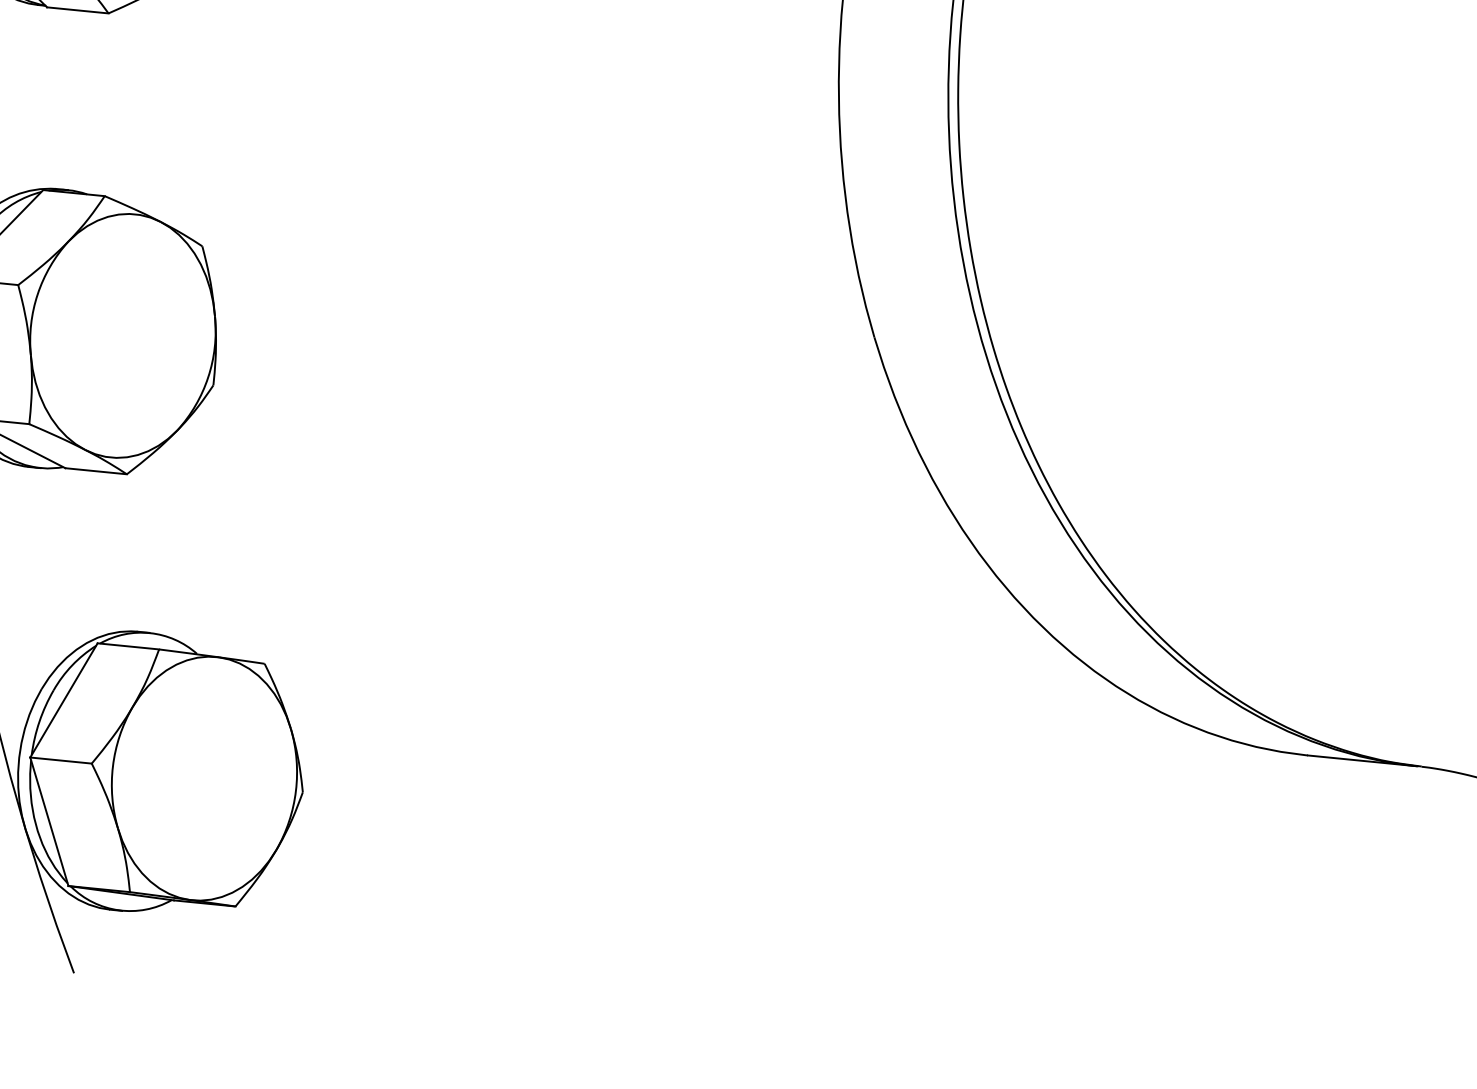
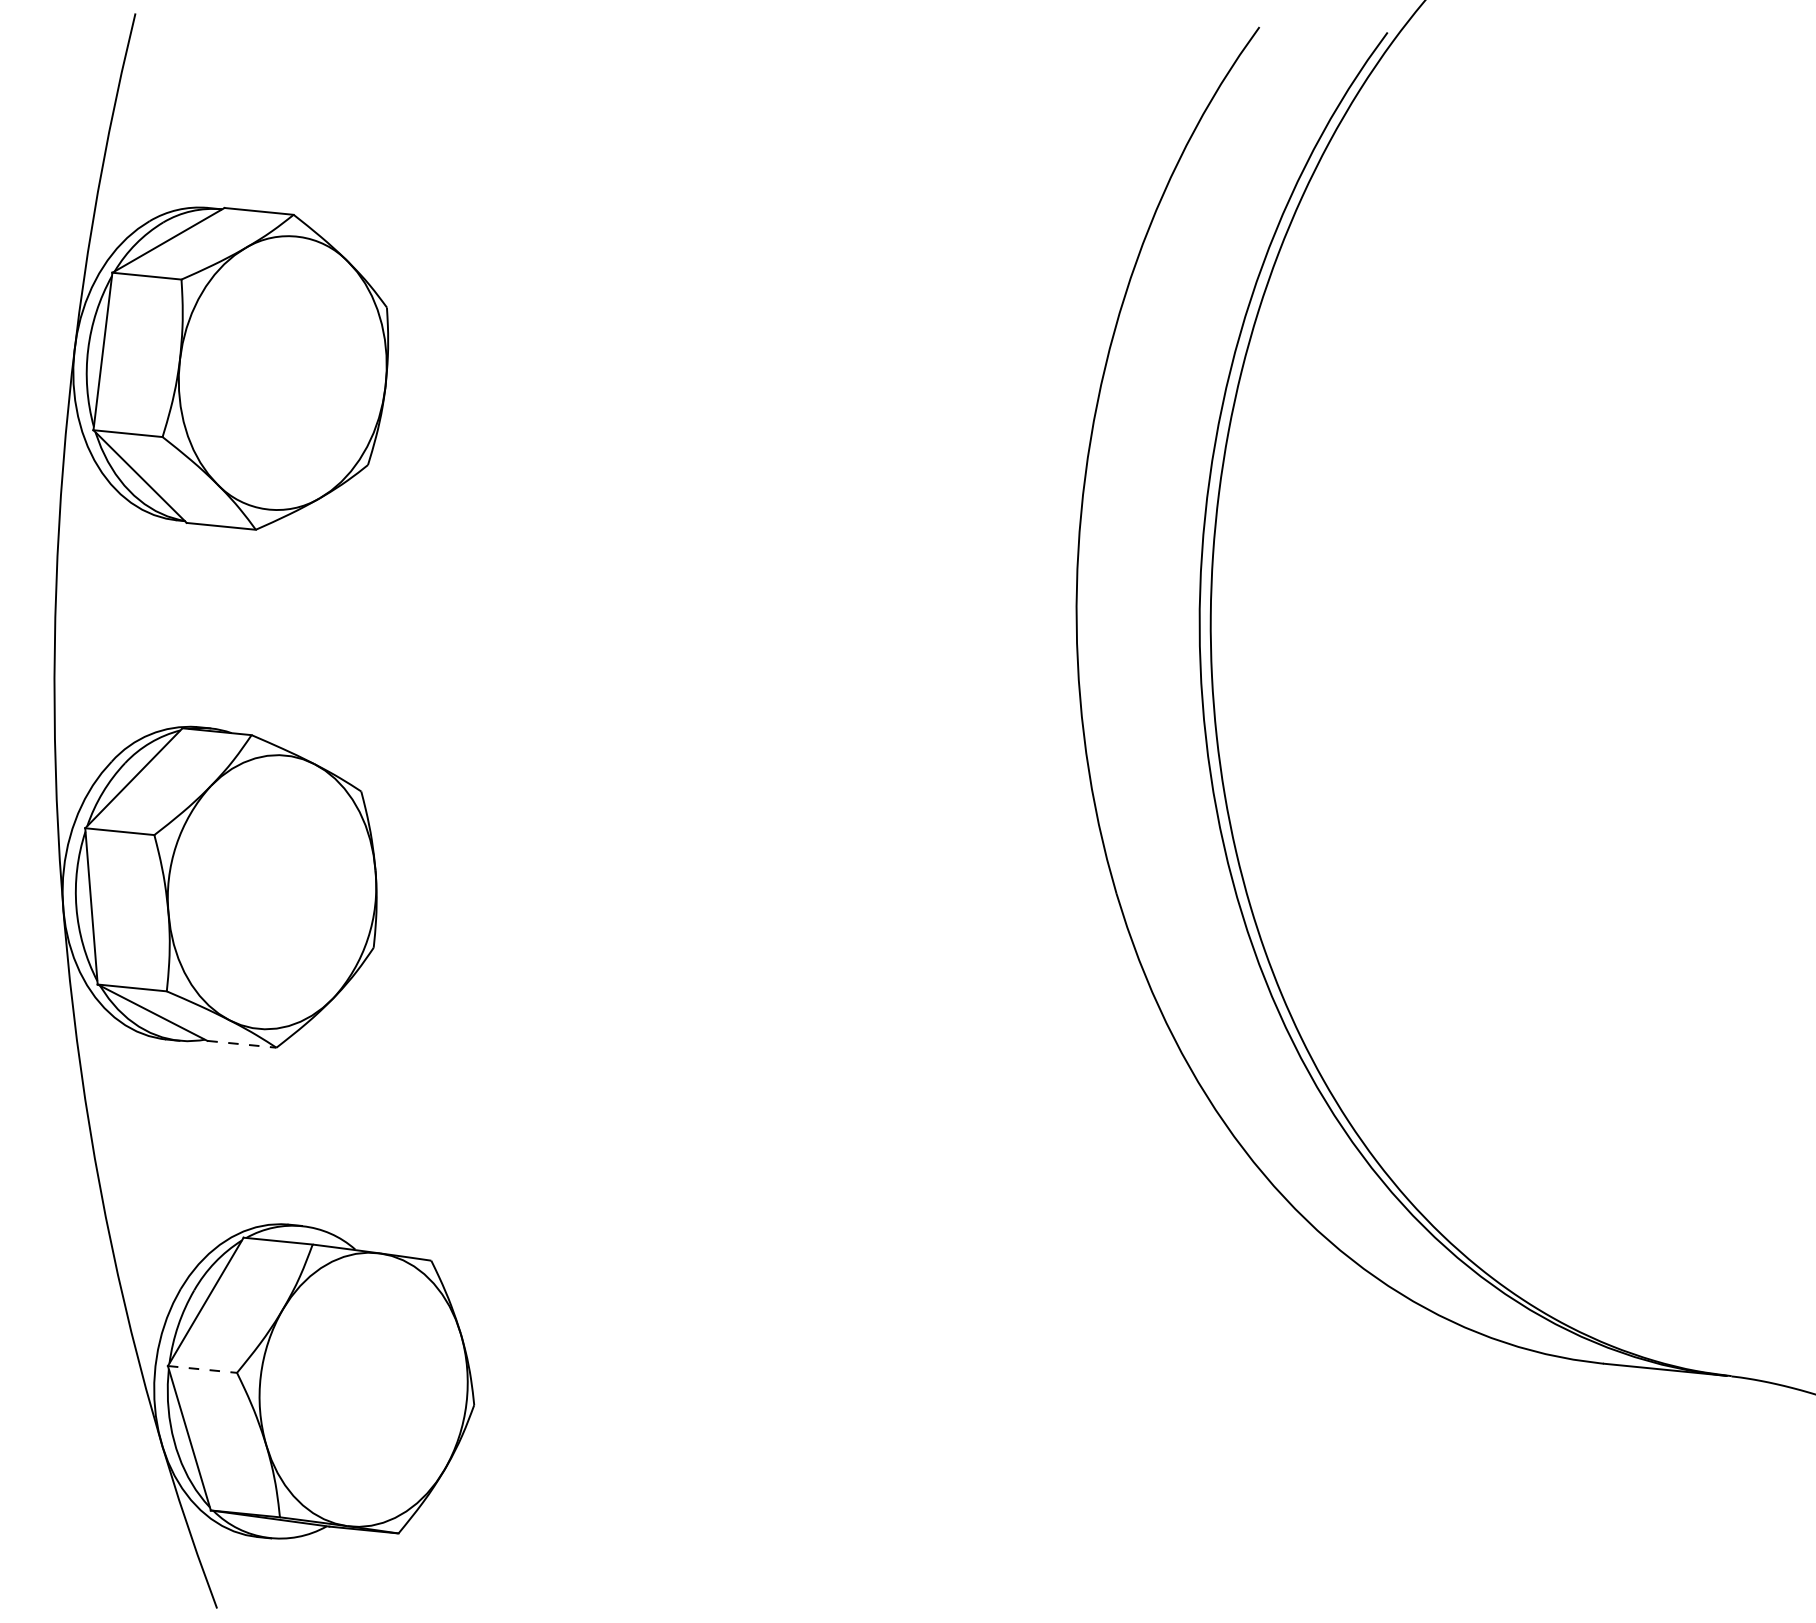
line: (95, 471) -> (241, 1044), solid -> dashed
line: (61, 760) -> (202, 1369), solid -> dashed

